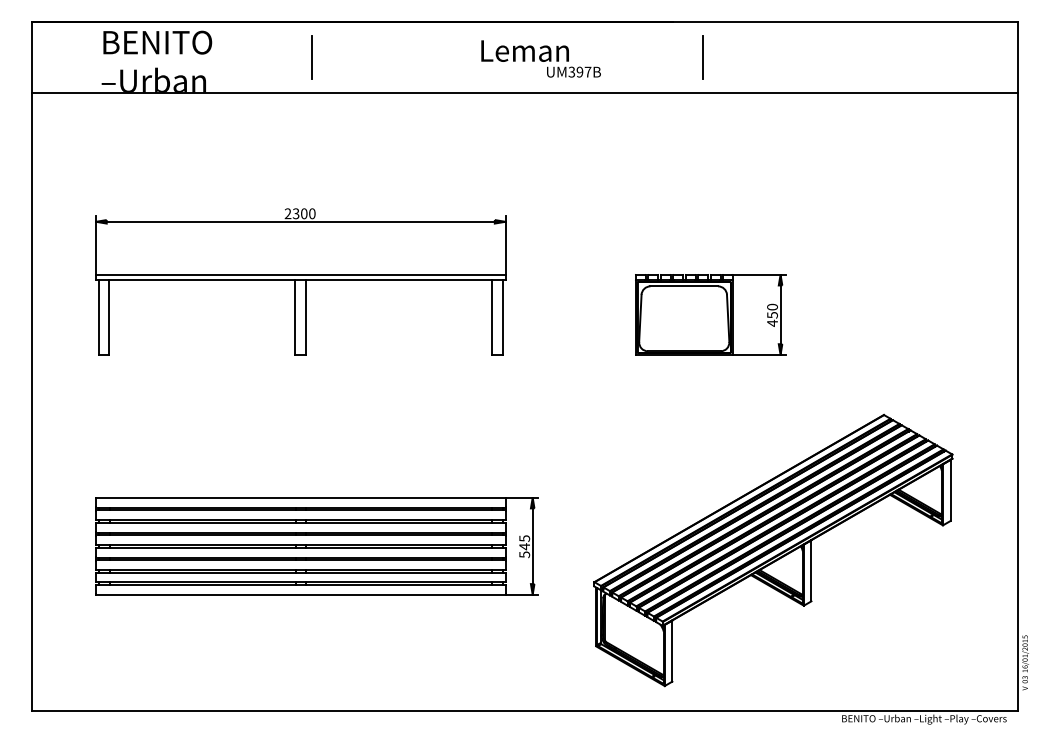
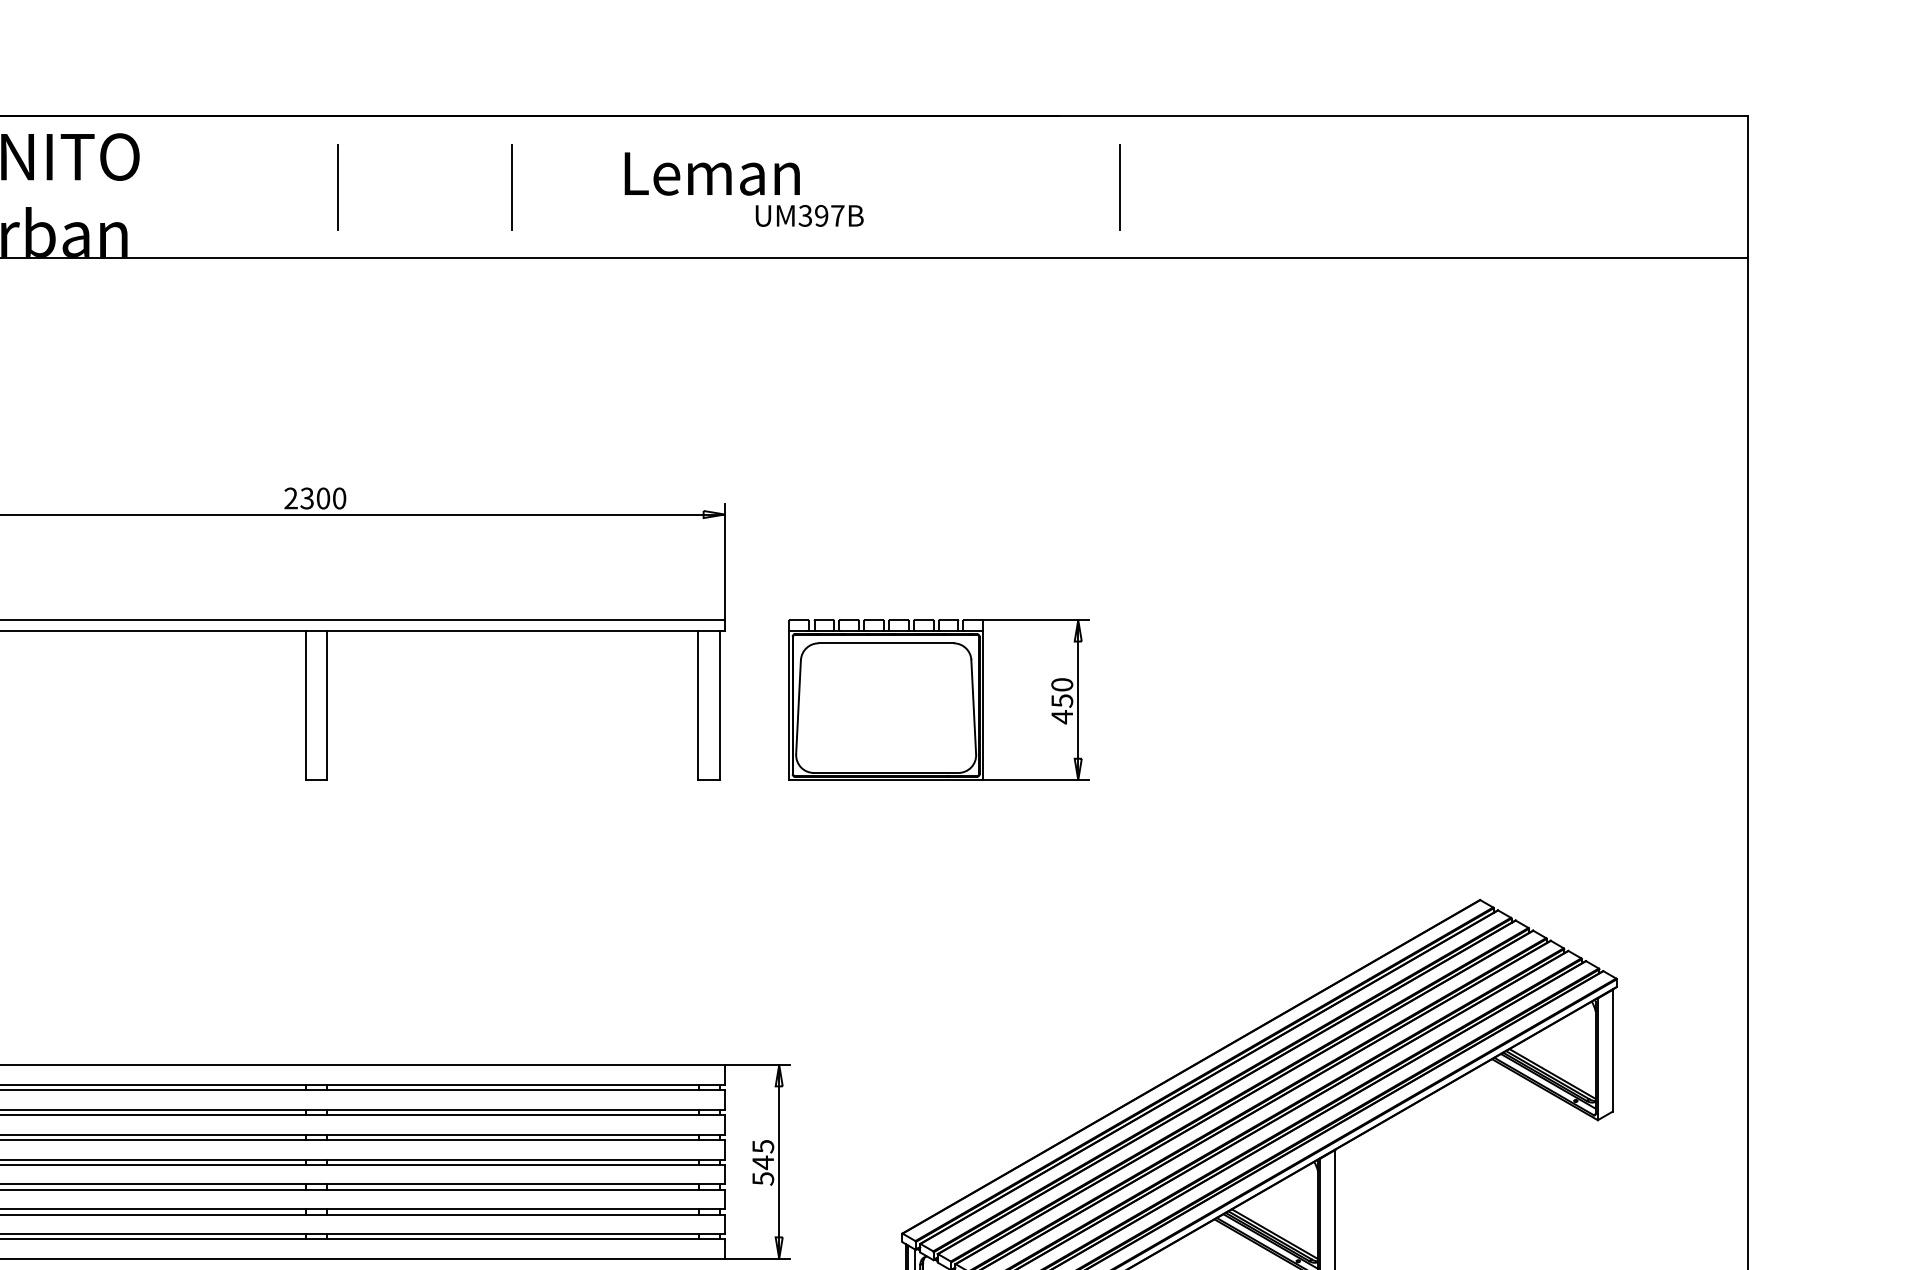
line: (398, 57) -> (511, 186), added
text: (540, 58) -> (742, 188), moved
part: (710, 314) -> (938, 699), moved

